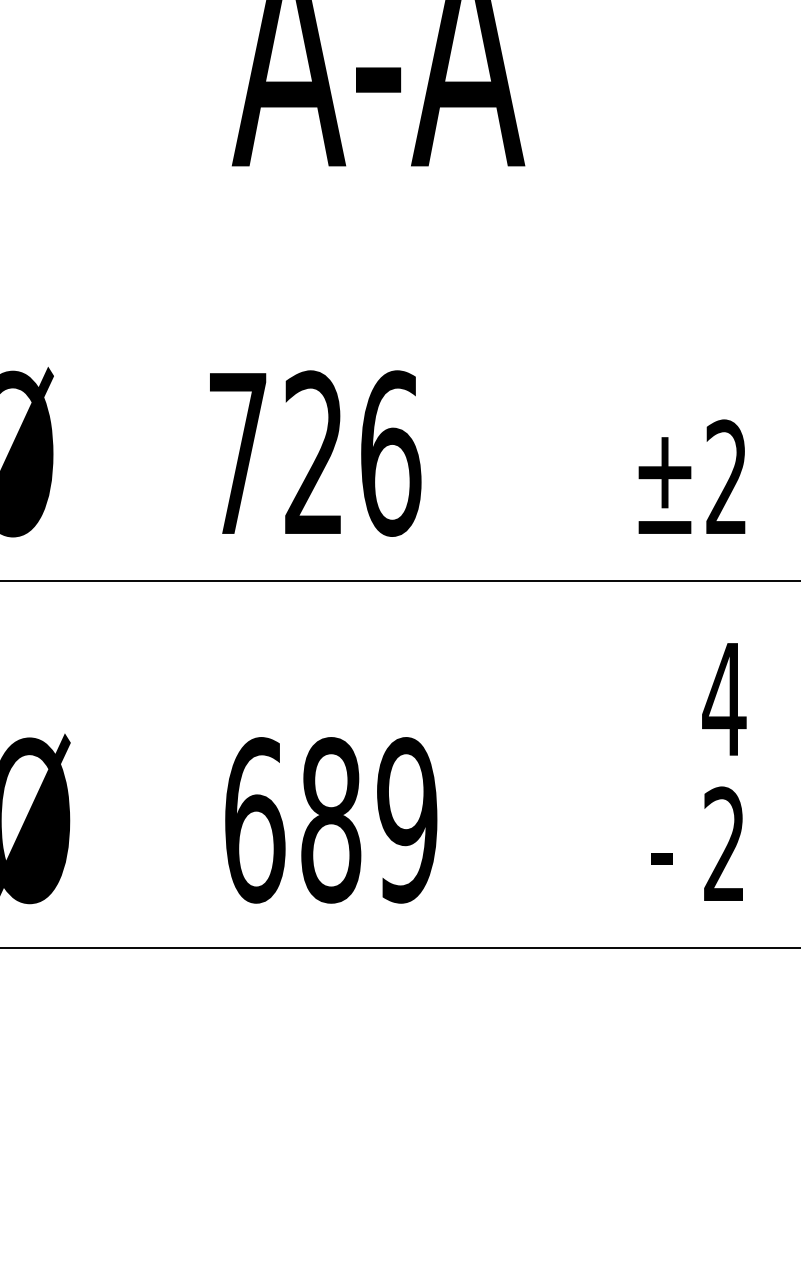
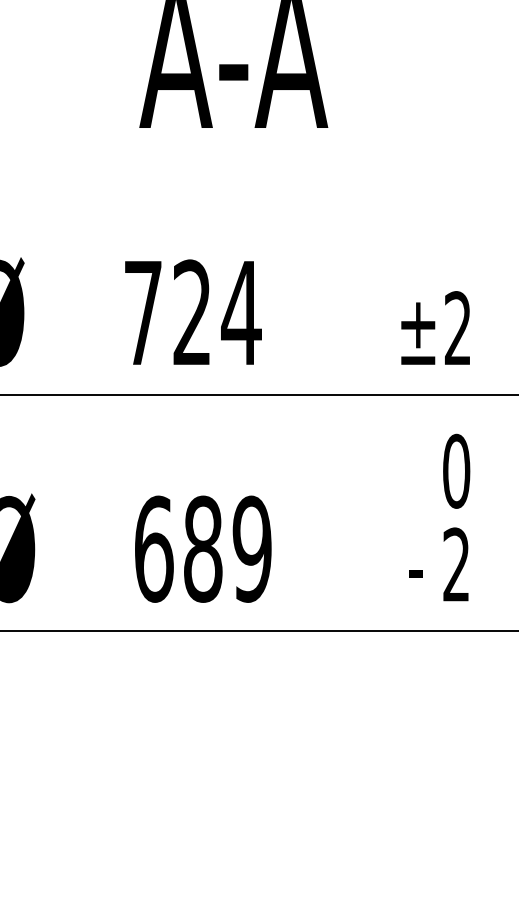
text: (390, 452) -> (241, 312), 726 -> 724
text: (724, 698) -> (456, 470), 4 -> 0

